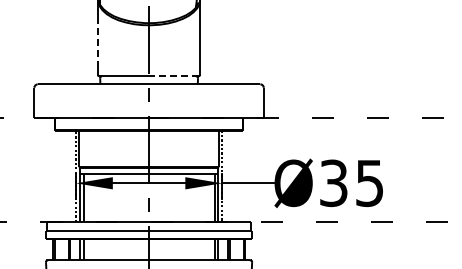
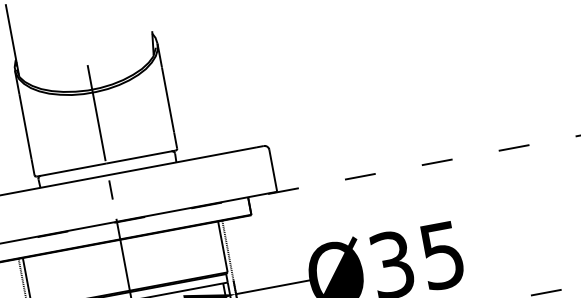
line: (97, 40) -> (24, 127), dashed -> solid
line: (173, 76) -> (140, 157), dashed -> solid

